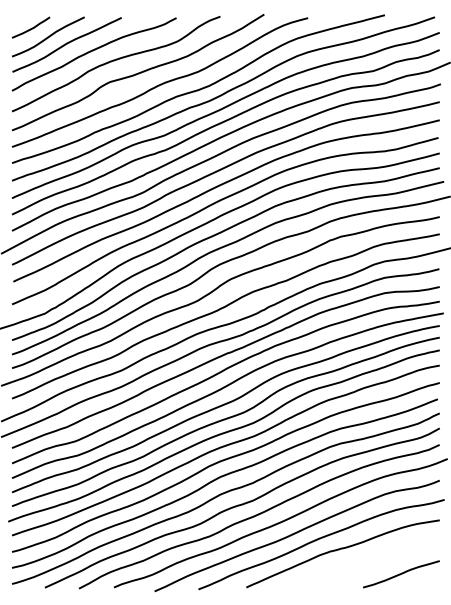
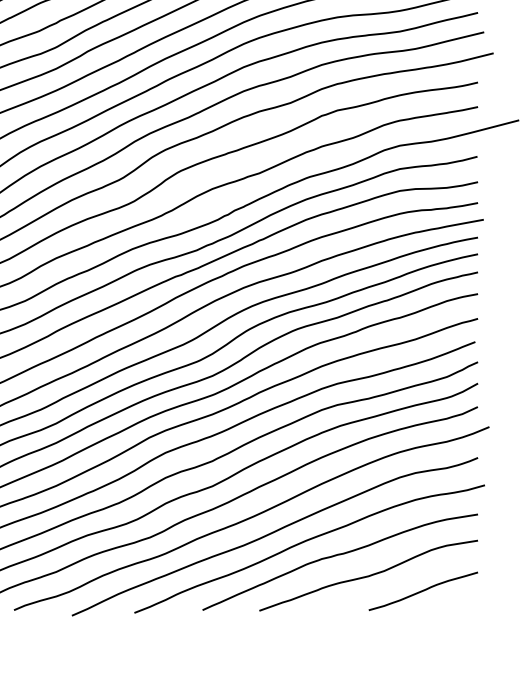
curve: (362, 562) -> (367, 574), added

